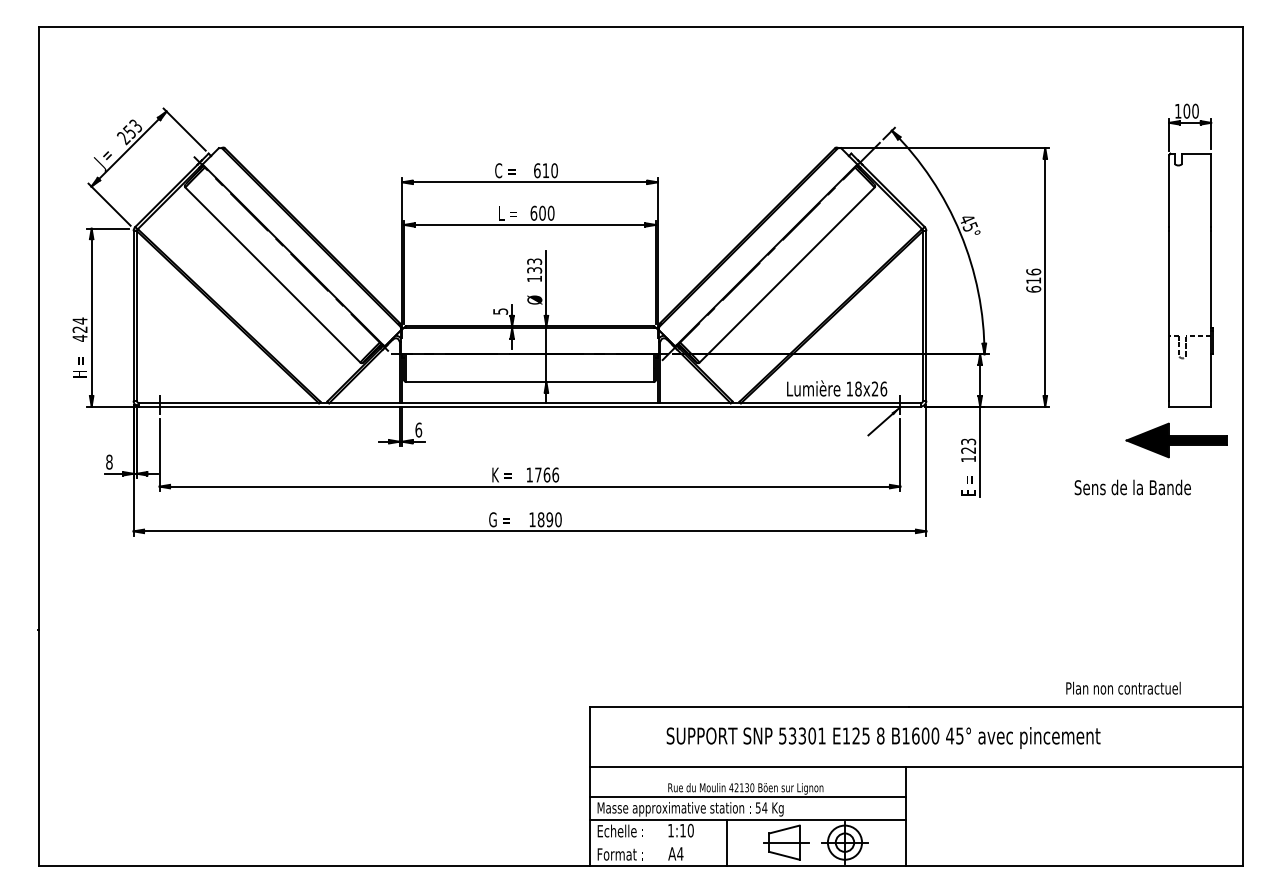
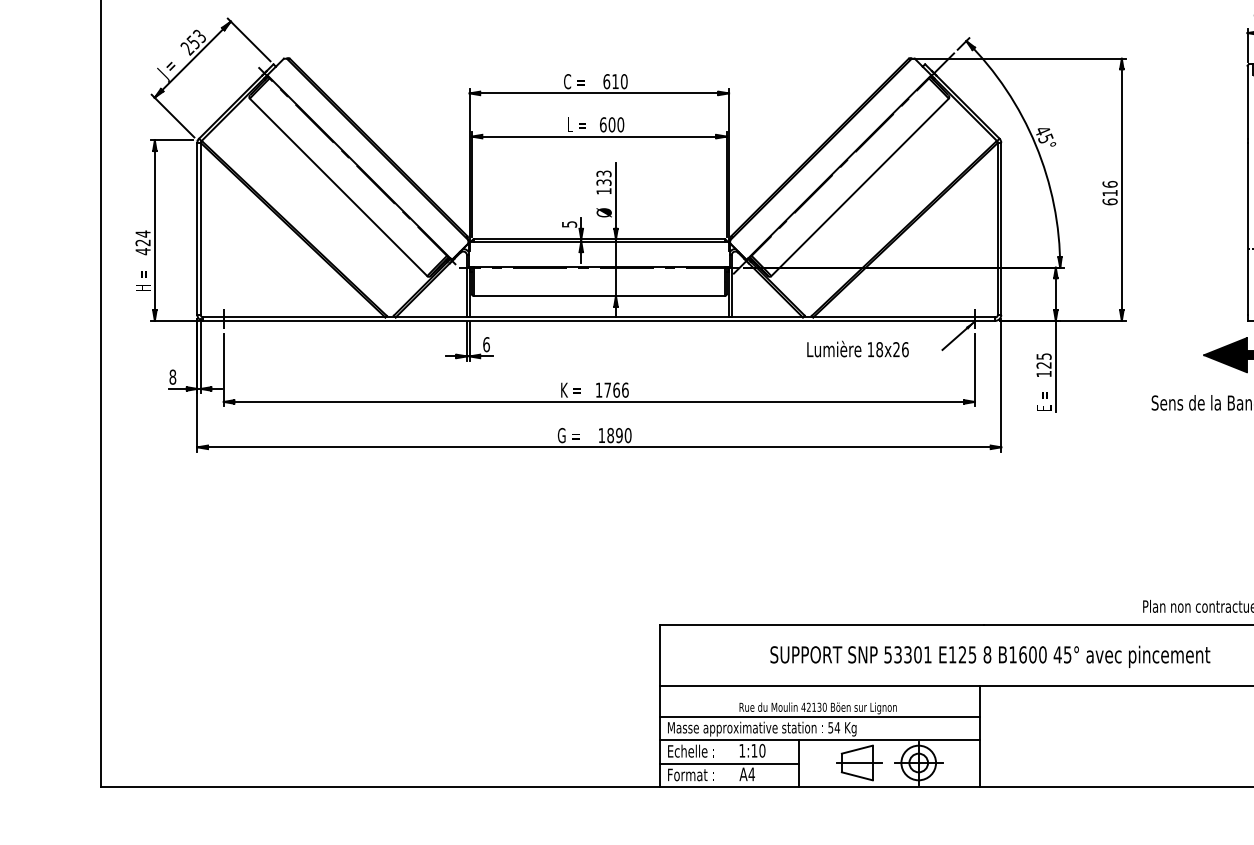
text: (837, 388) -> (858, 349), moved
text: (968, 441) -> (1043, 356), 123 -> 125
text: (883, 737) -> (990, 656), moved
line: (657, 843) -> (728, 763), added

